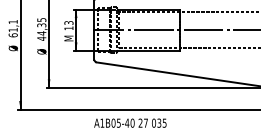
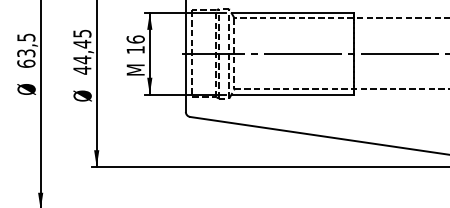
text: (68, 22) -> (134, 38), 13 -> 16
text: (12, 25) -> (24, 44), 61,1 -> 63,5
text: (41, 25) -> (81, 44), 44,35 -> 44,45

